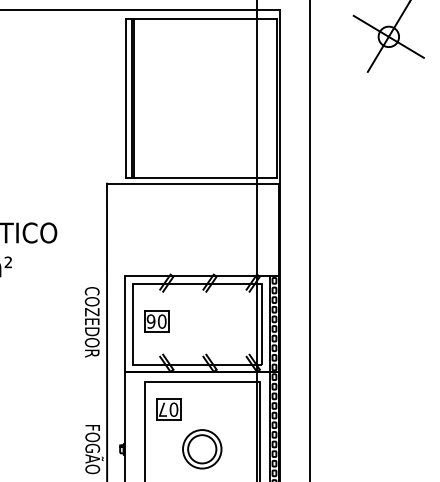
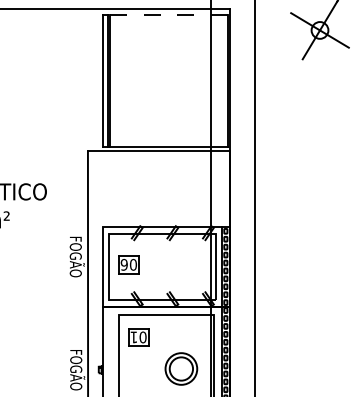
line: (204, 18) -> (168, 15), solid -> dashed
text: (93, 322) -> (76, 265), COZEDOR -> FOGÃO
text: (162, 409) -> (133, 337), 07 -> 01
part: (202, 448) -> (181, 368), moved

